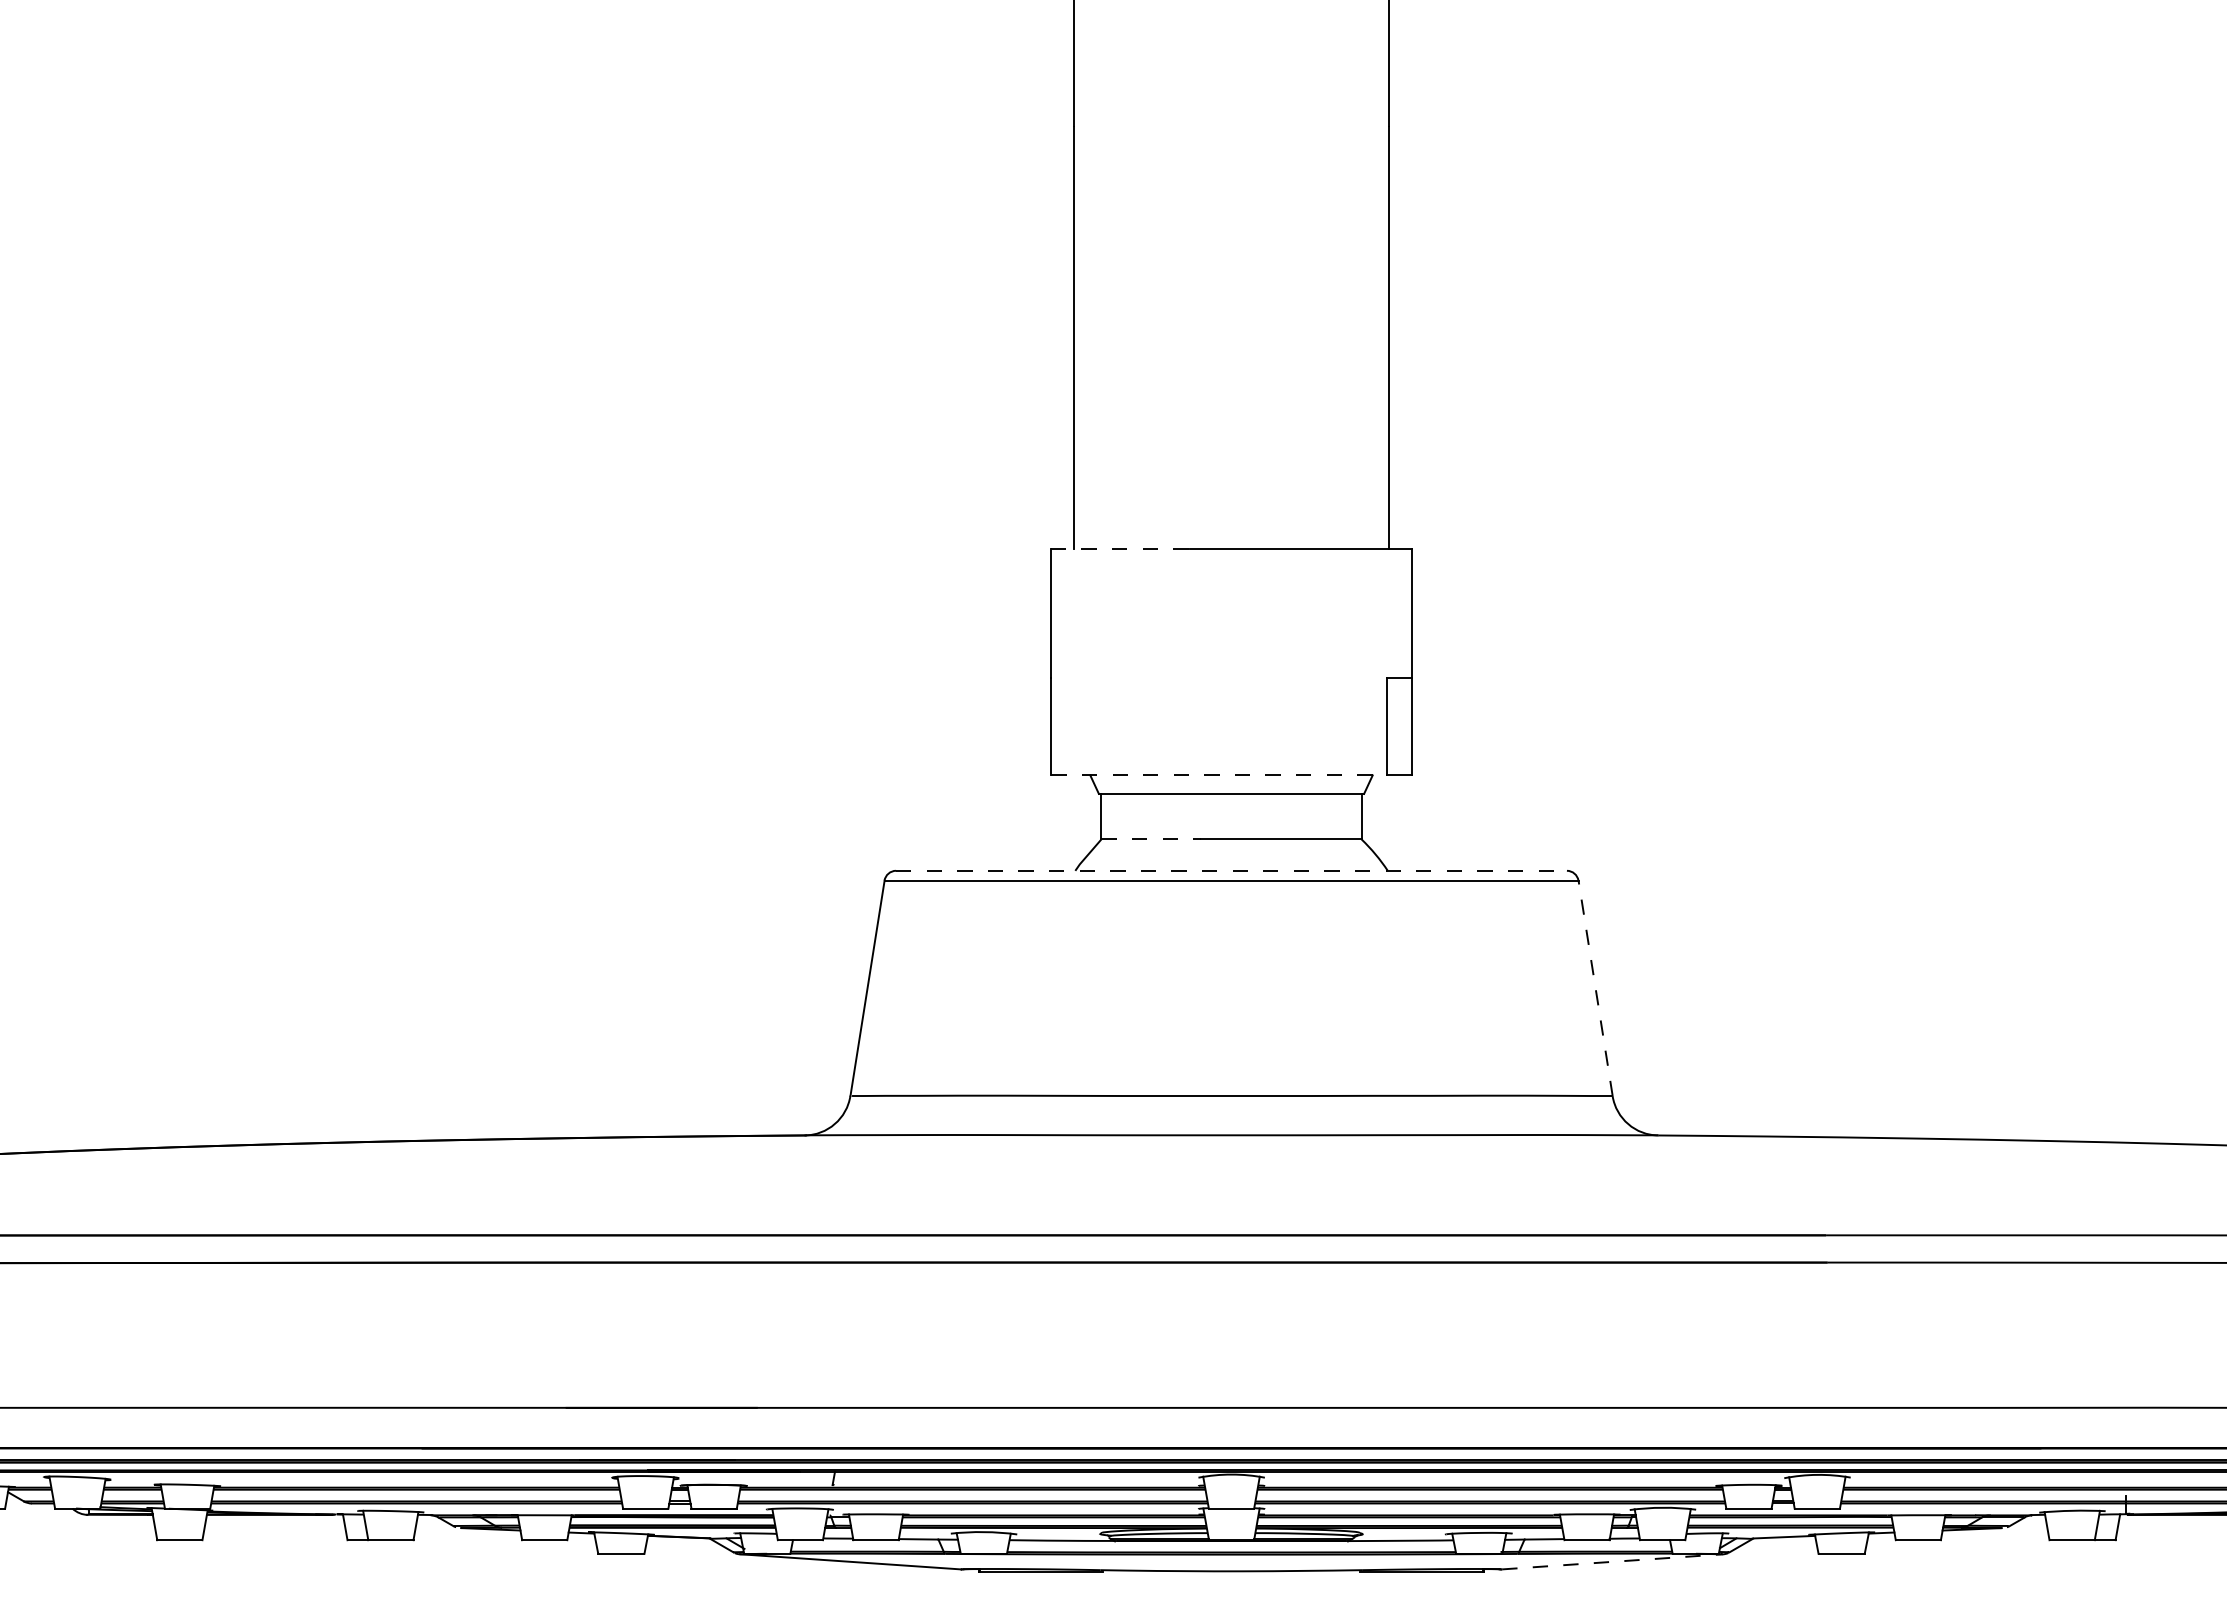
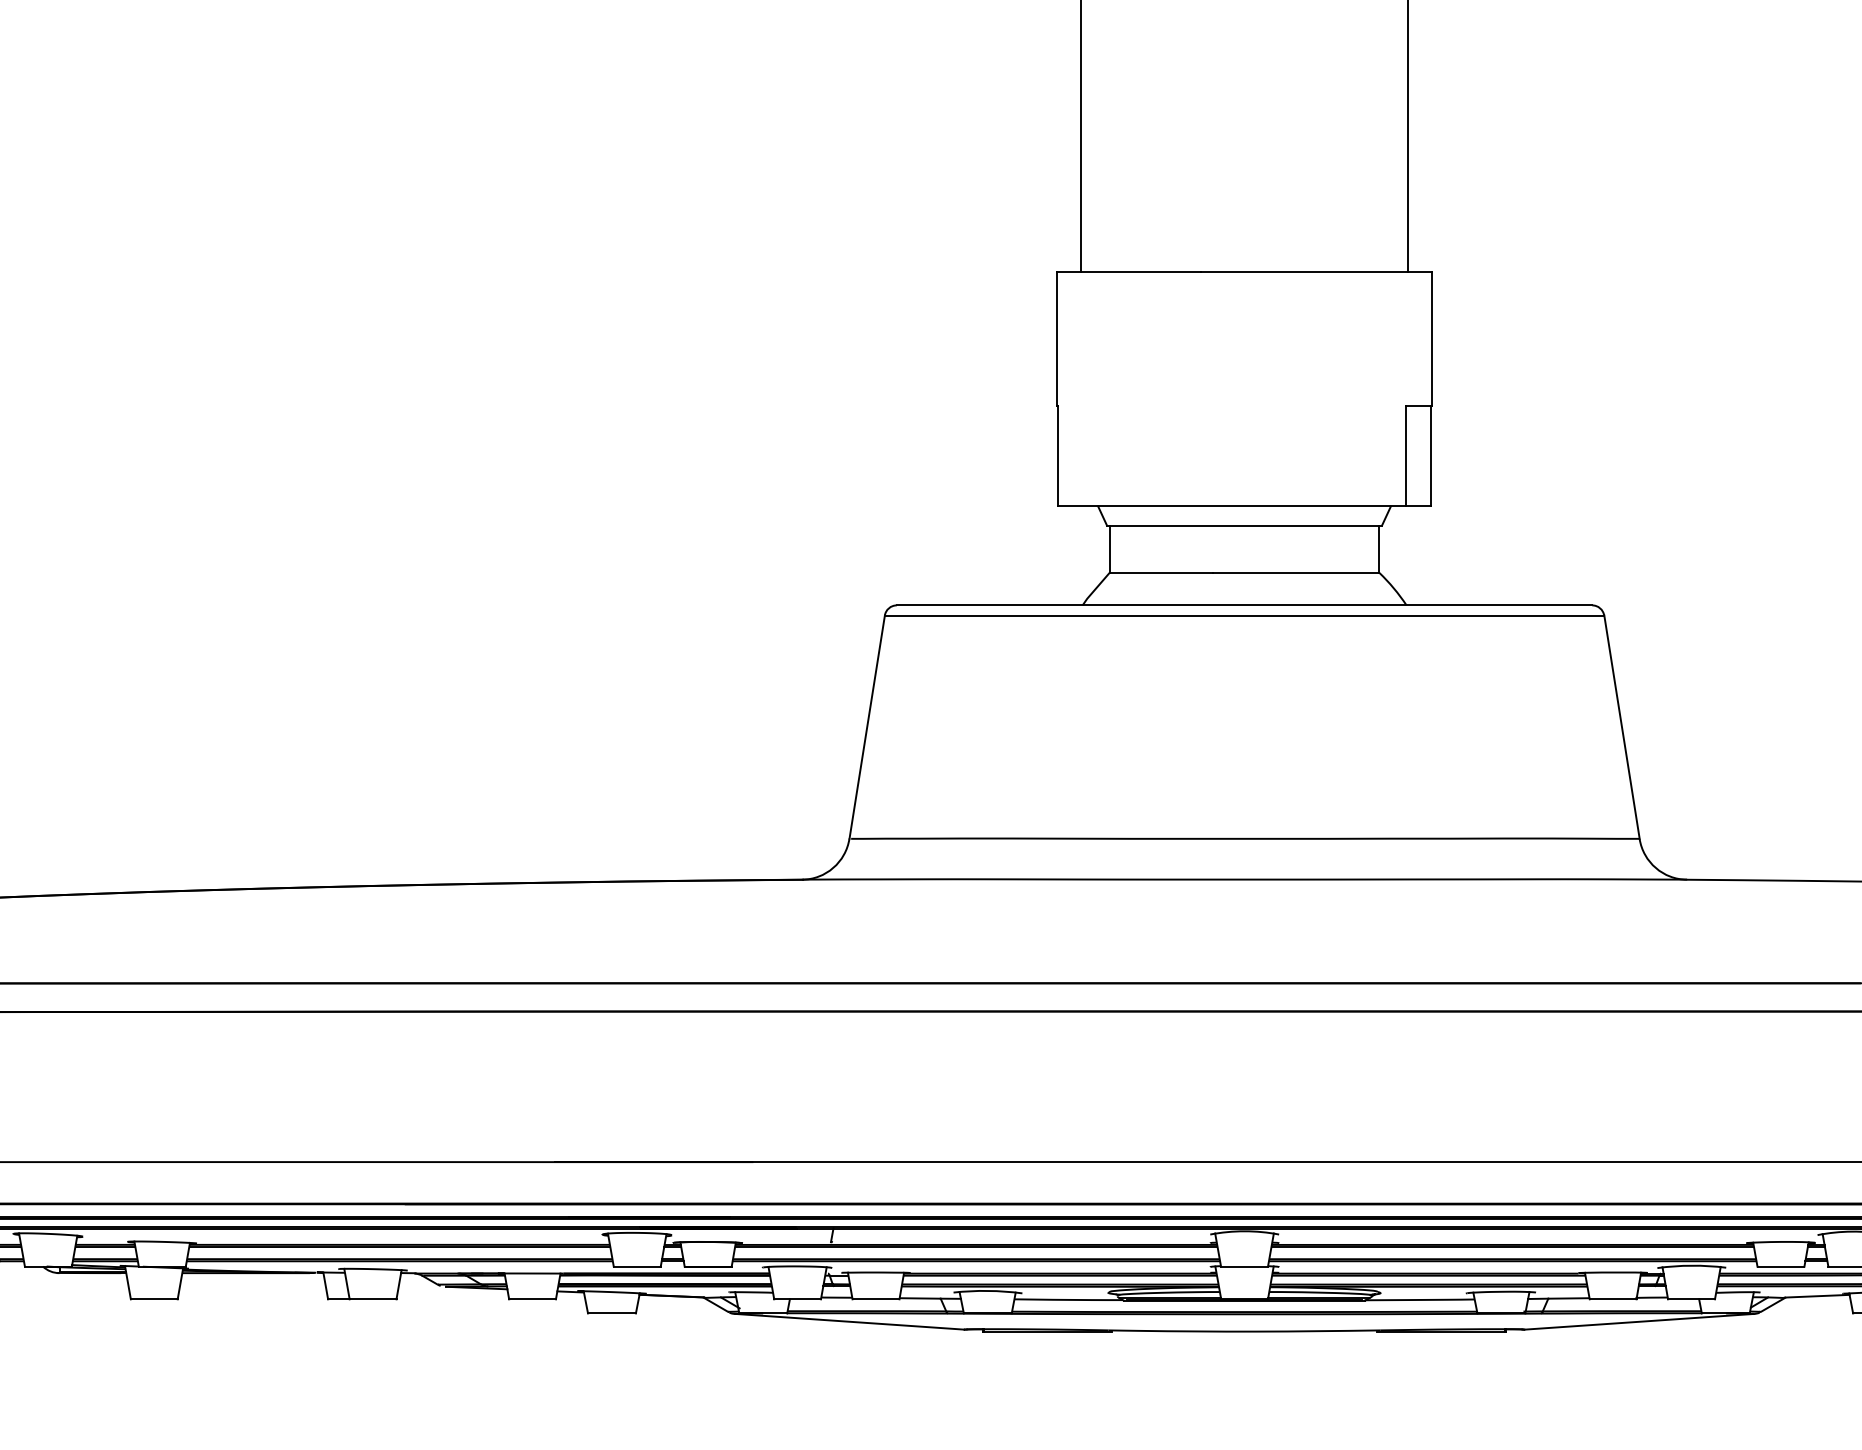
line: (1120, 549) -> (1129, 272), dashed -> solid
line: (1219, 775) -> (1232, 506), dashed -> solid
line: (1151, 839) -> (1161, 572), dashed -> solid
line: (1232, 870) -> (1245, 605), dashed -> solid
line: (1595, 987) -> (1621, 726), dashed -> solid
line: (1611, 1561) -> (1638, 1321), dashed -> solid

